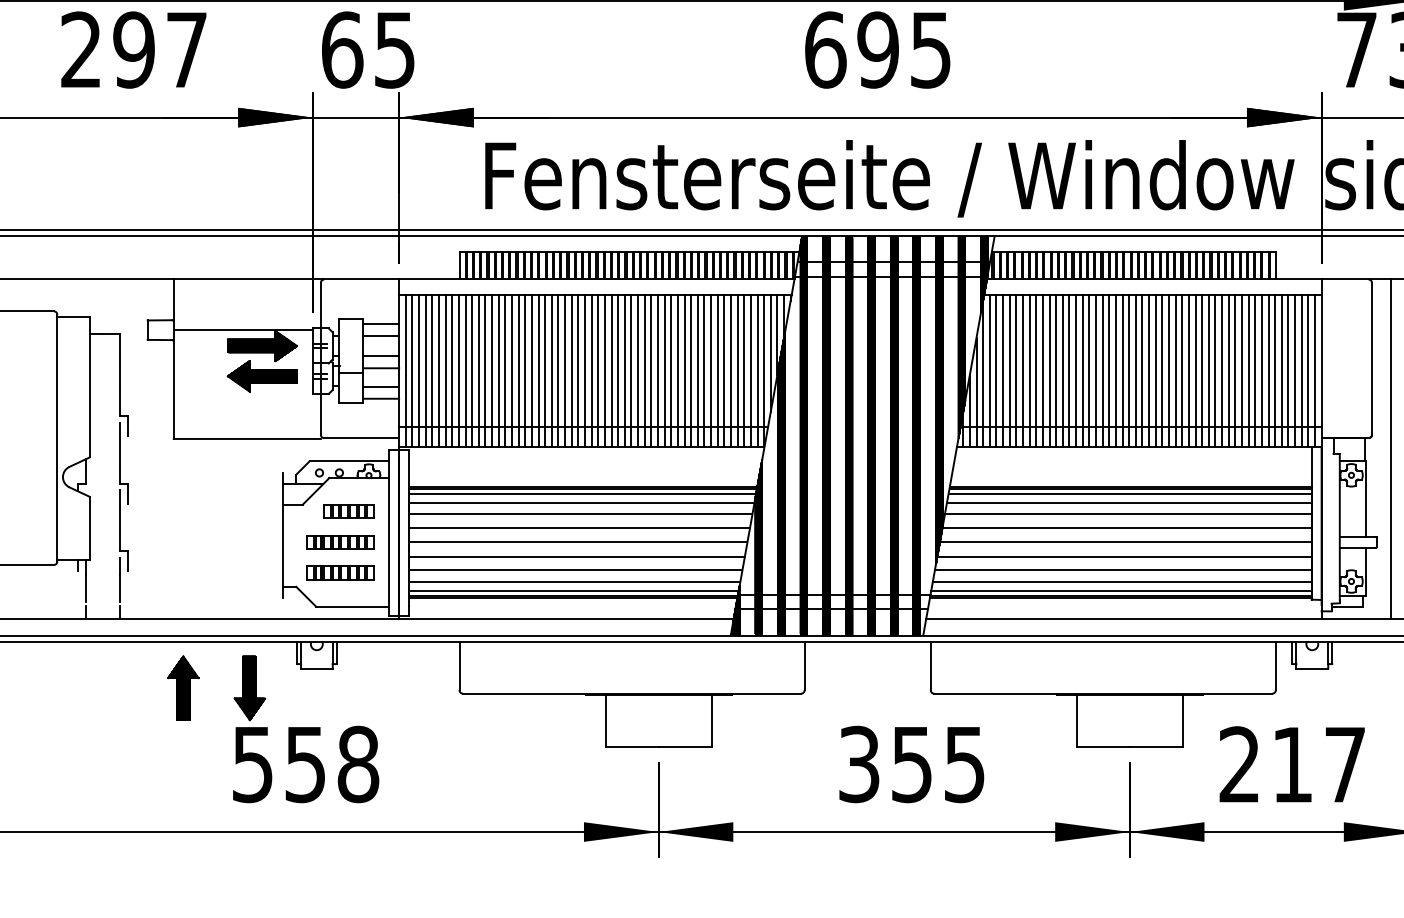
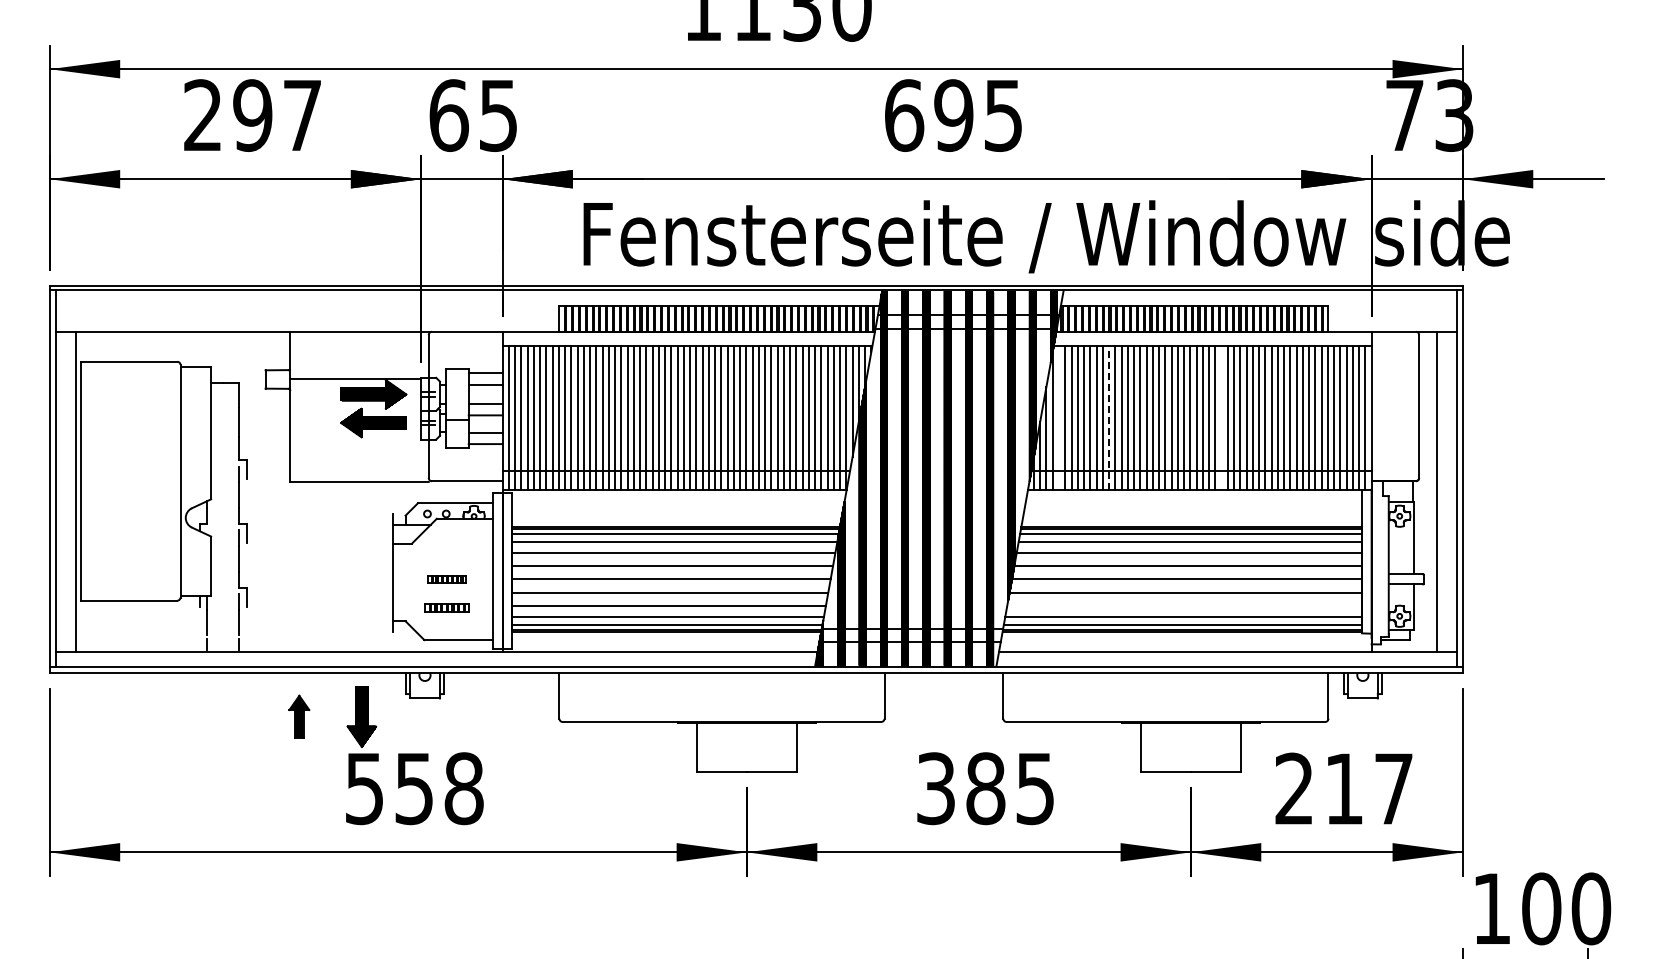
line: (989, 370) -> (1058, 417), removed
line: (1043, 370) -> (1109, 417), solid -> dashed
line: (1162, 370) -> (1221, 417), removed
part: (349, 511) -> (455, 550), removed
part: (340, 542) -> (447, 579), size x0.6
line: (1123, 570) -> (1184, 605), removed
part: (340, 572) -> (447, 607), size x0.7
part: (183, 687) -> (299, 716), size x0.7
text: (911, 764) -> (985, 788), 355 -> 385

